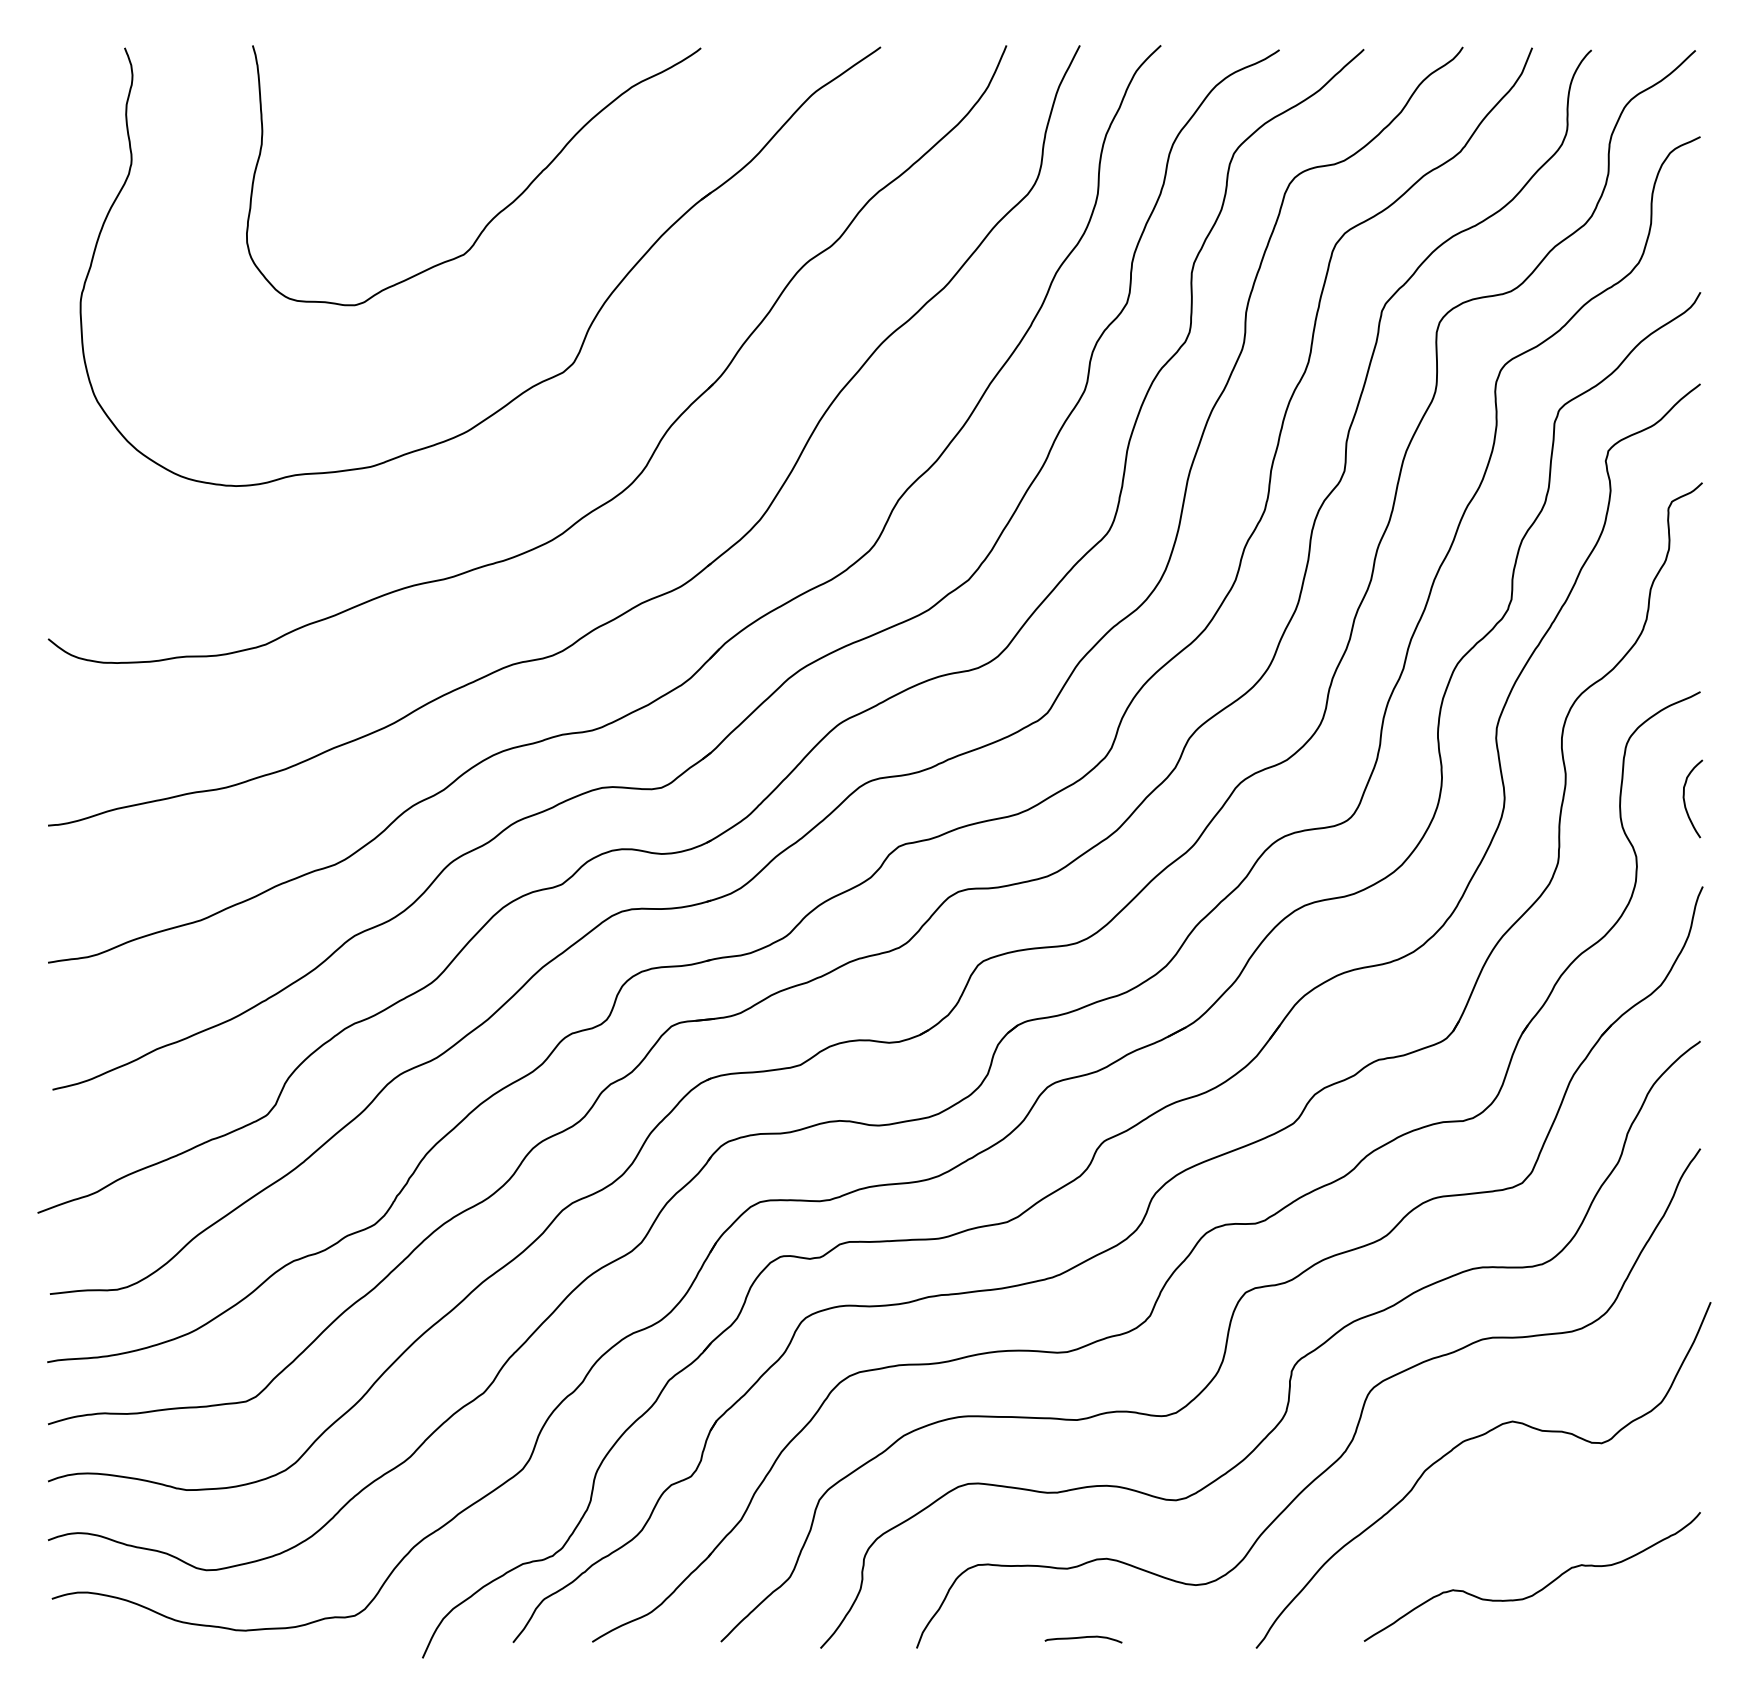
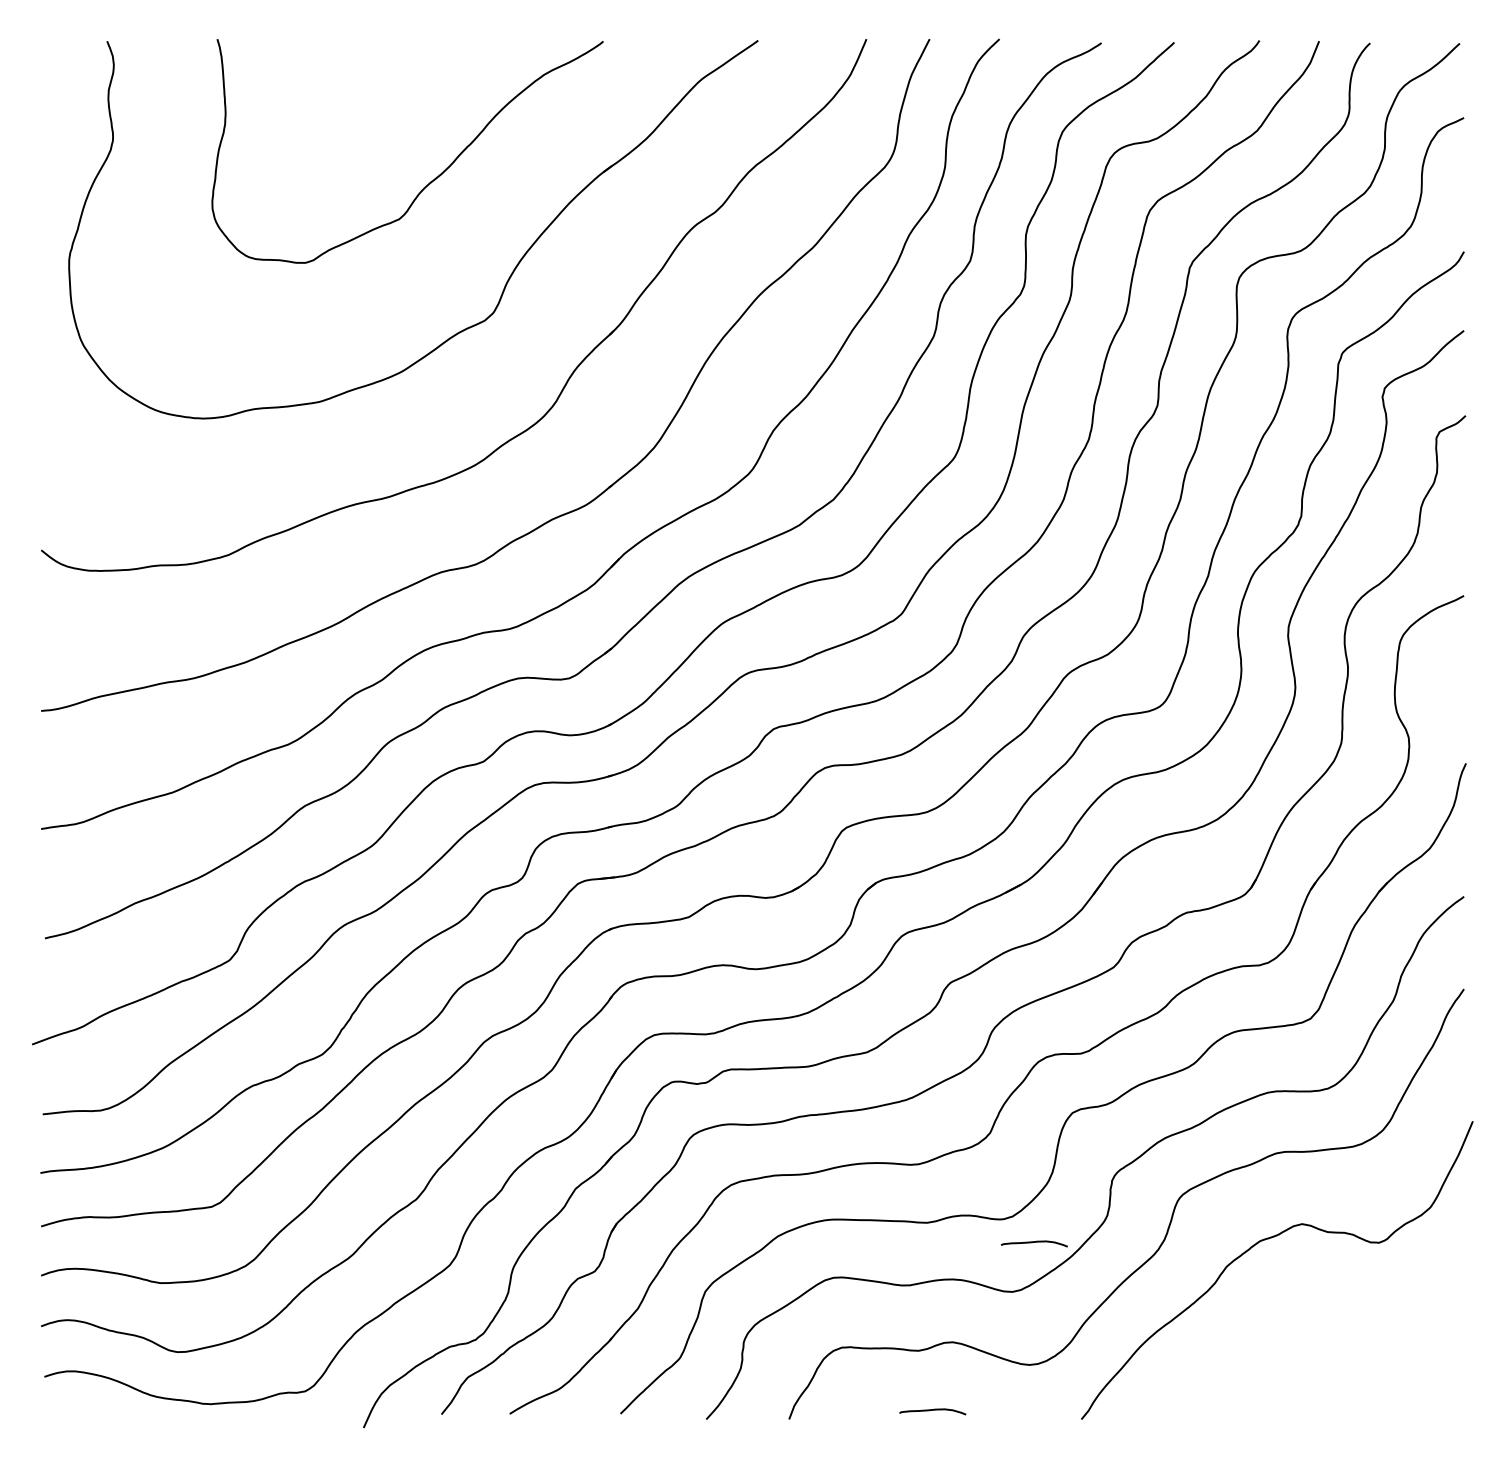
curve: (1685, 801) -> (1451, 690), removed
curve: (1201, 1443) -> (1034, 1243), added
curve: (1541, 1588) -> (1327, 1367), removed

